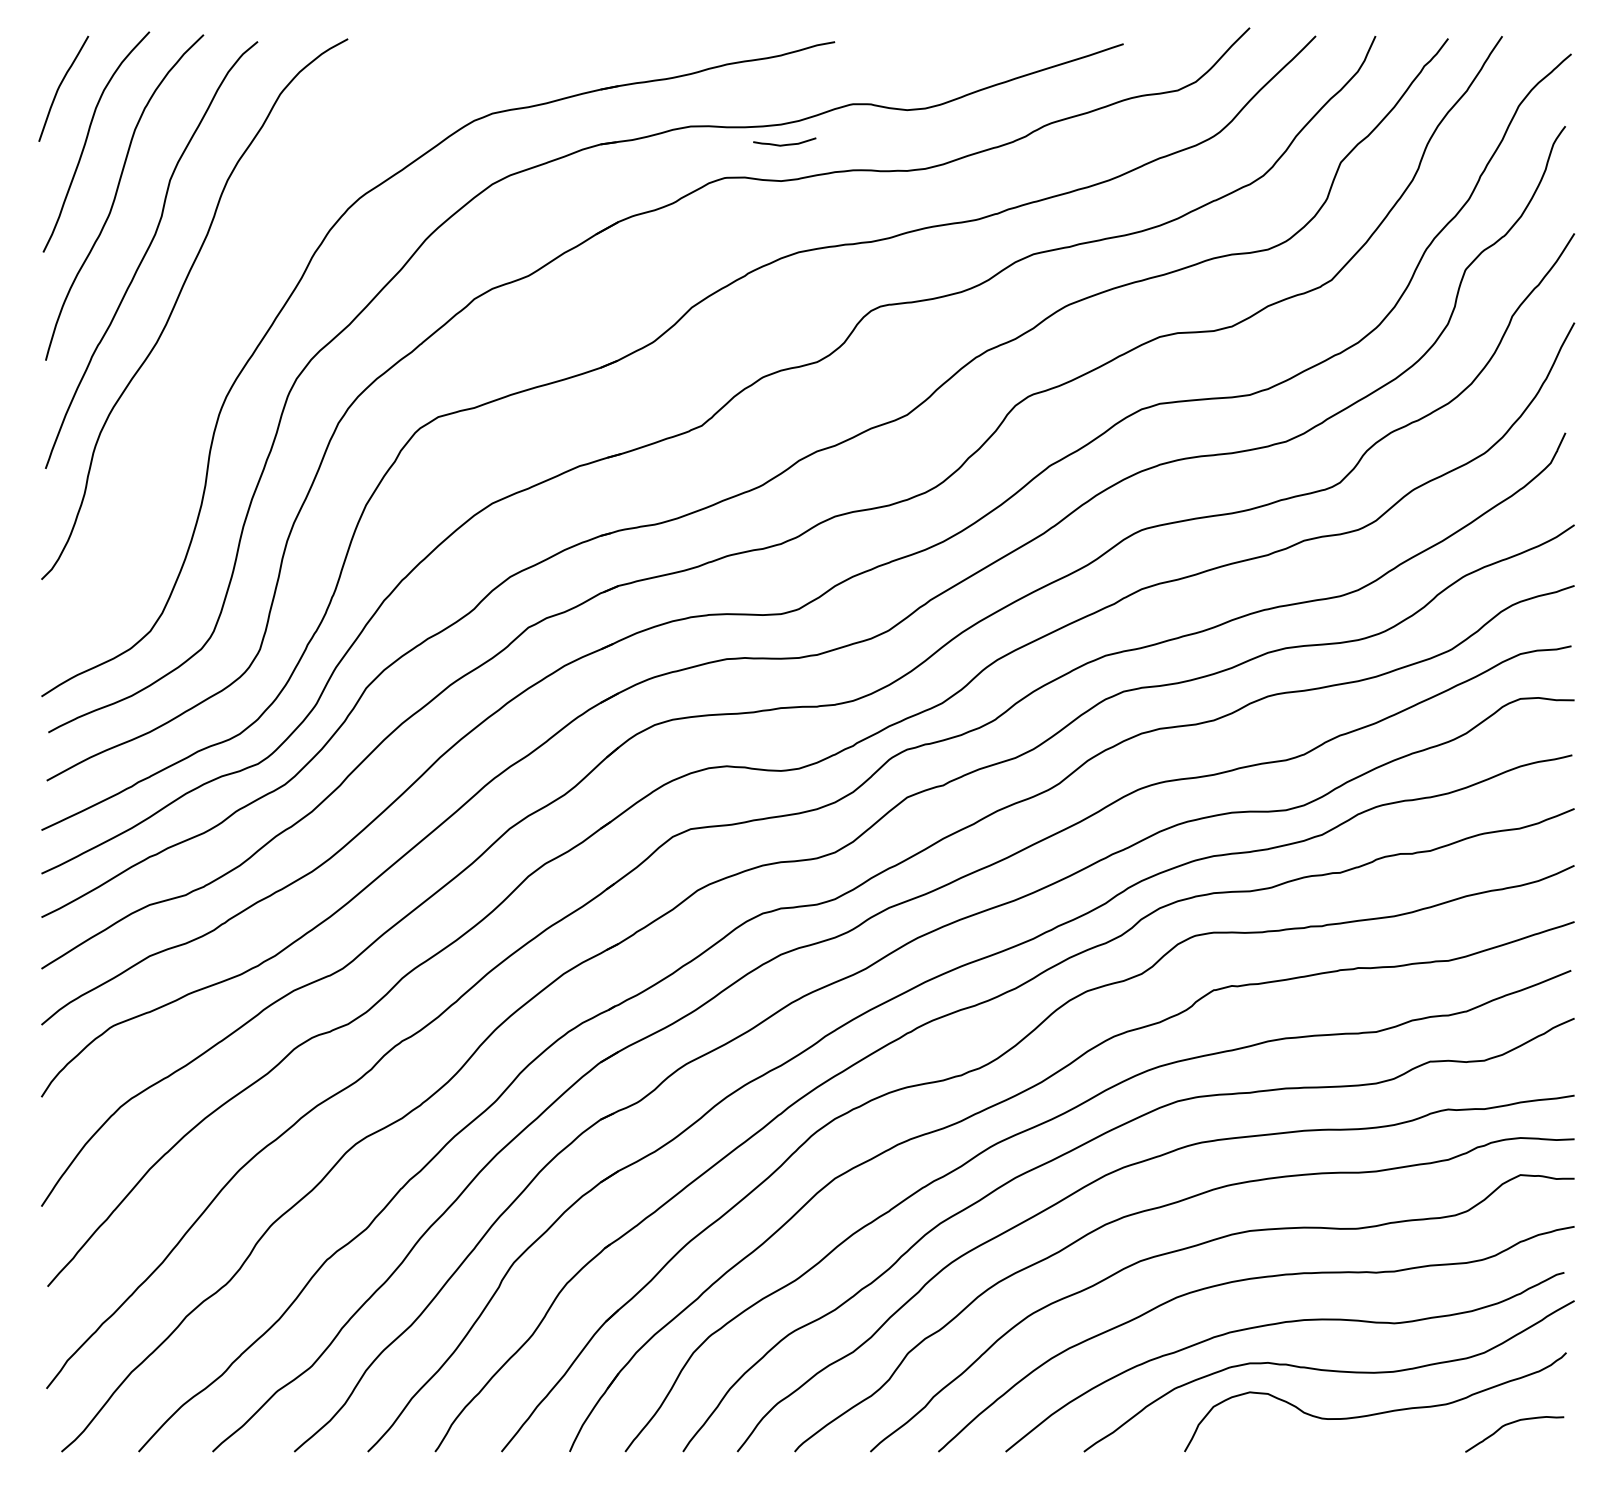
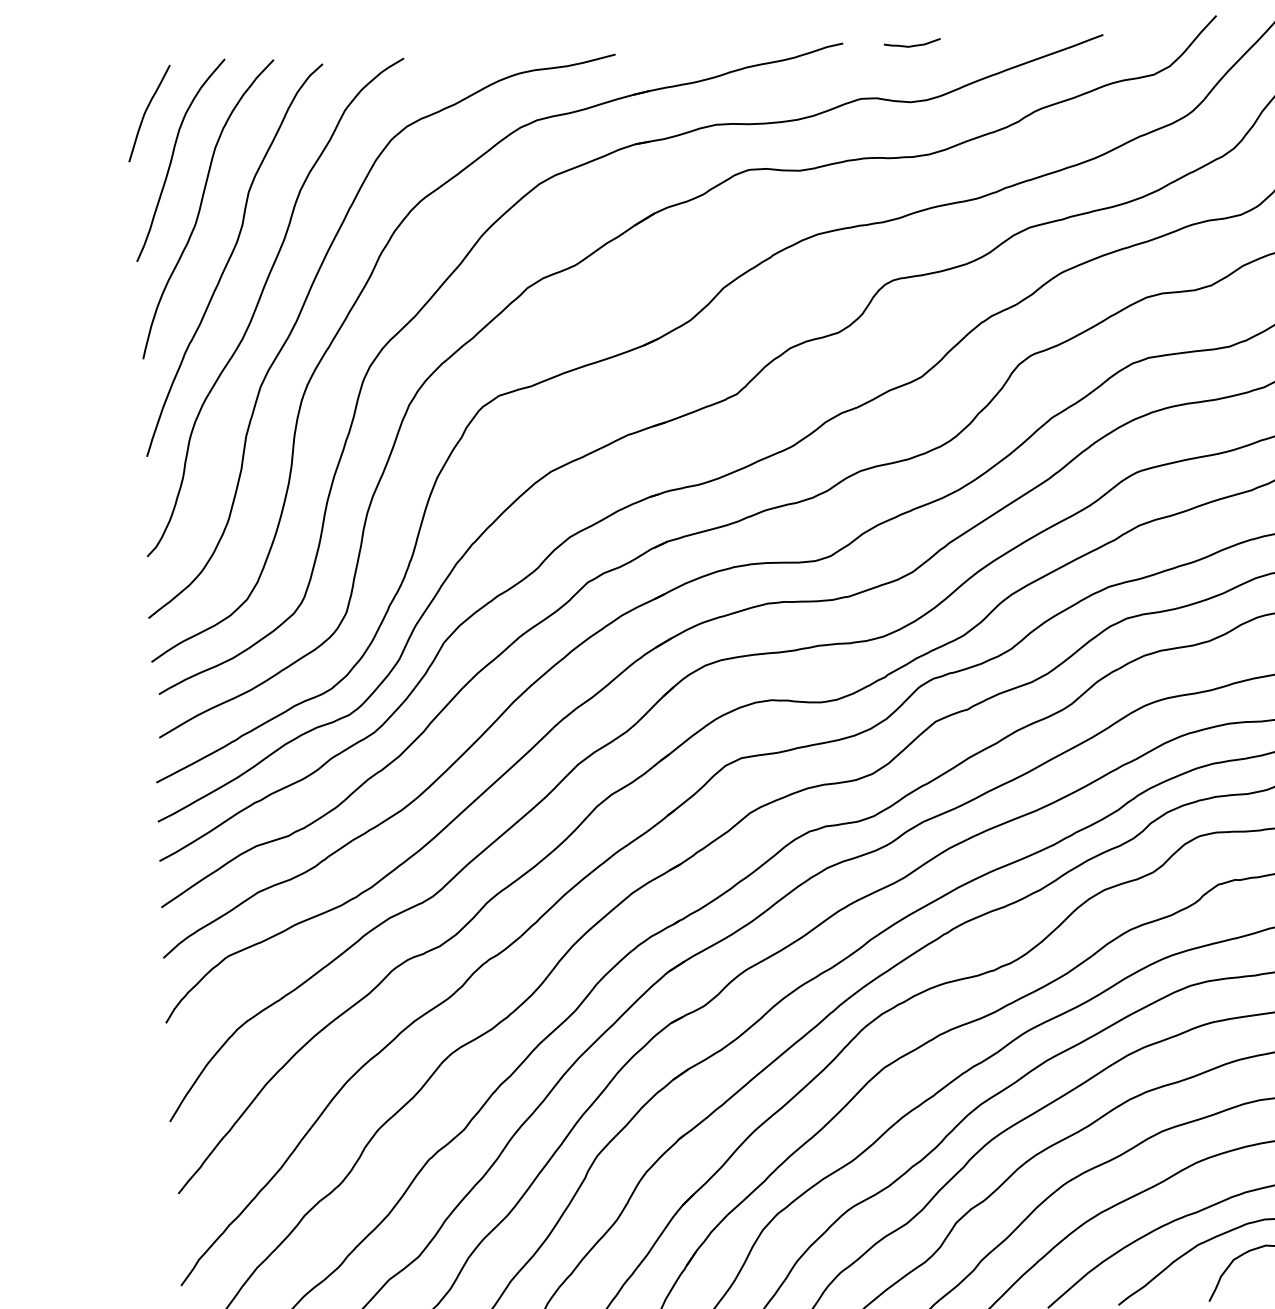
curve: (784, 144) -> (912, 45), moved
curve: (225, 311) -> (303, 308), added

